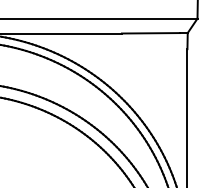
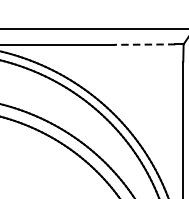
line: (150, 33) -> (144, 44), solid -> dashed

